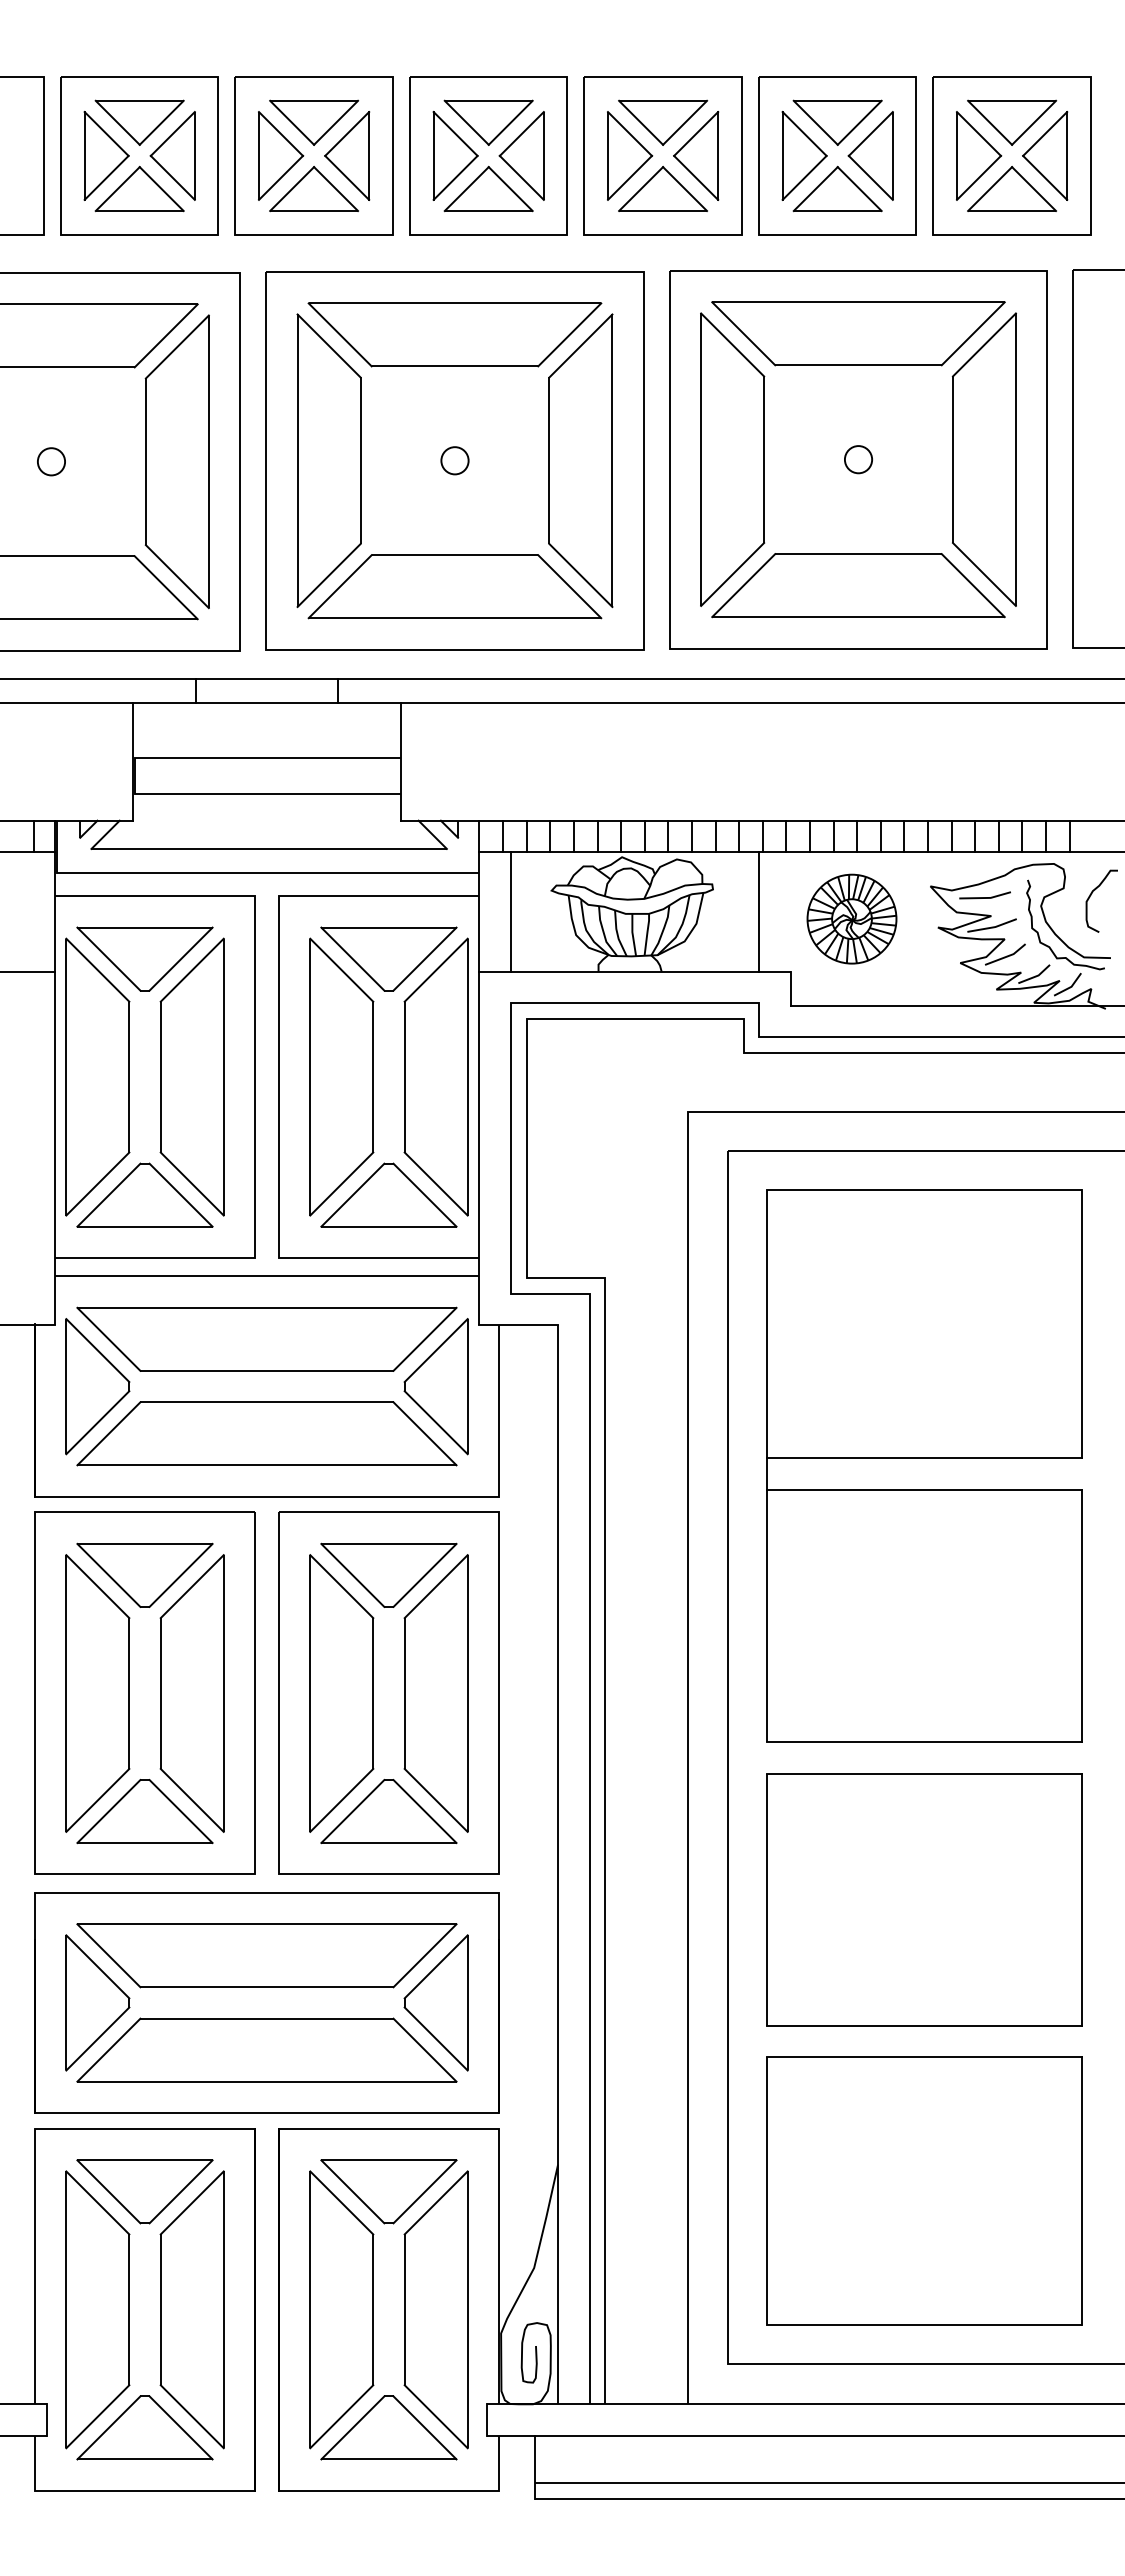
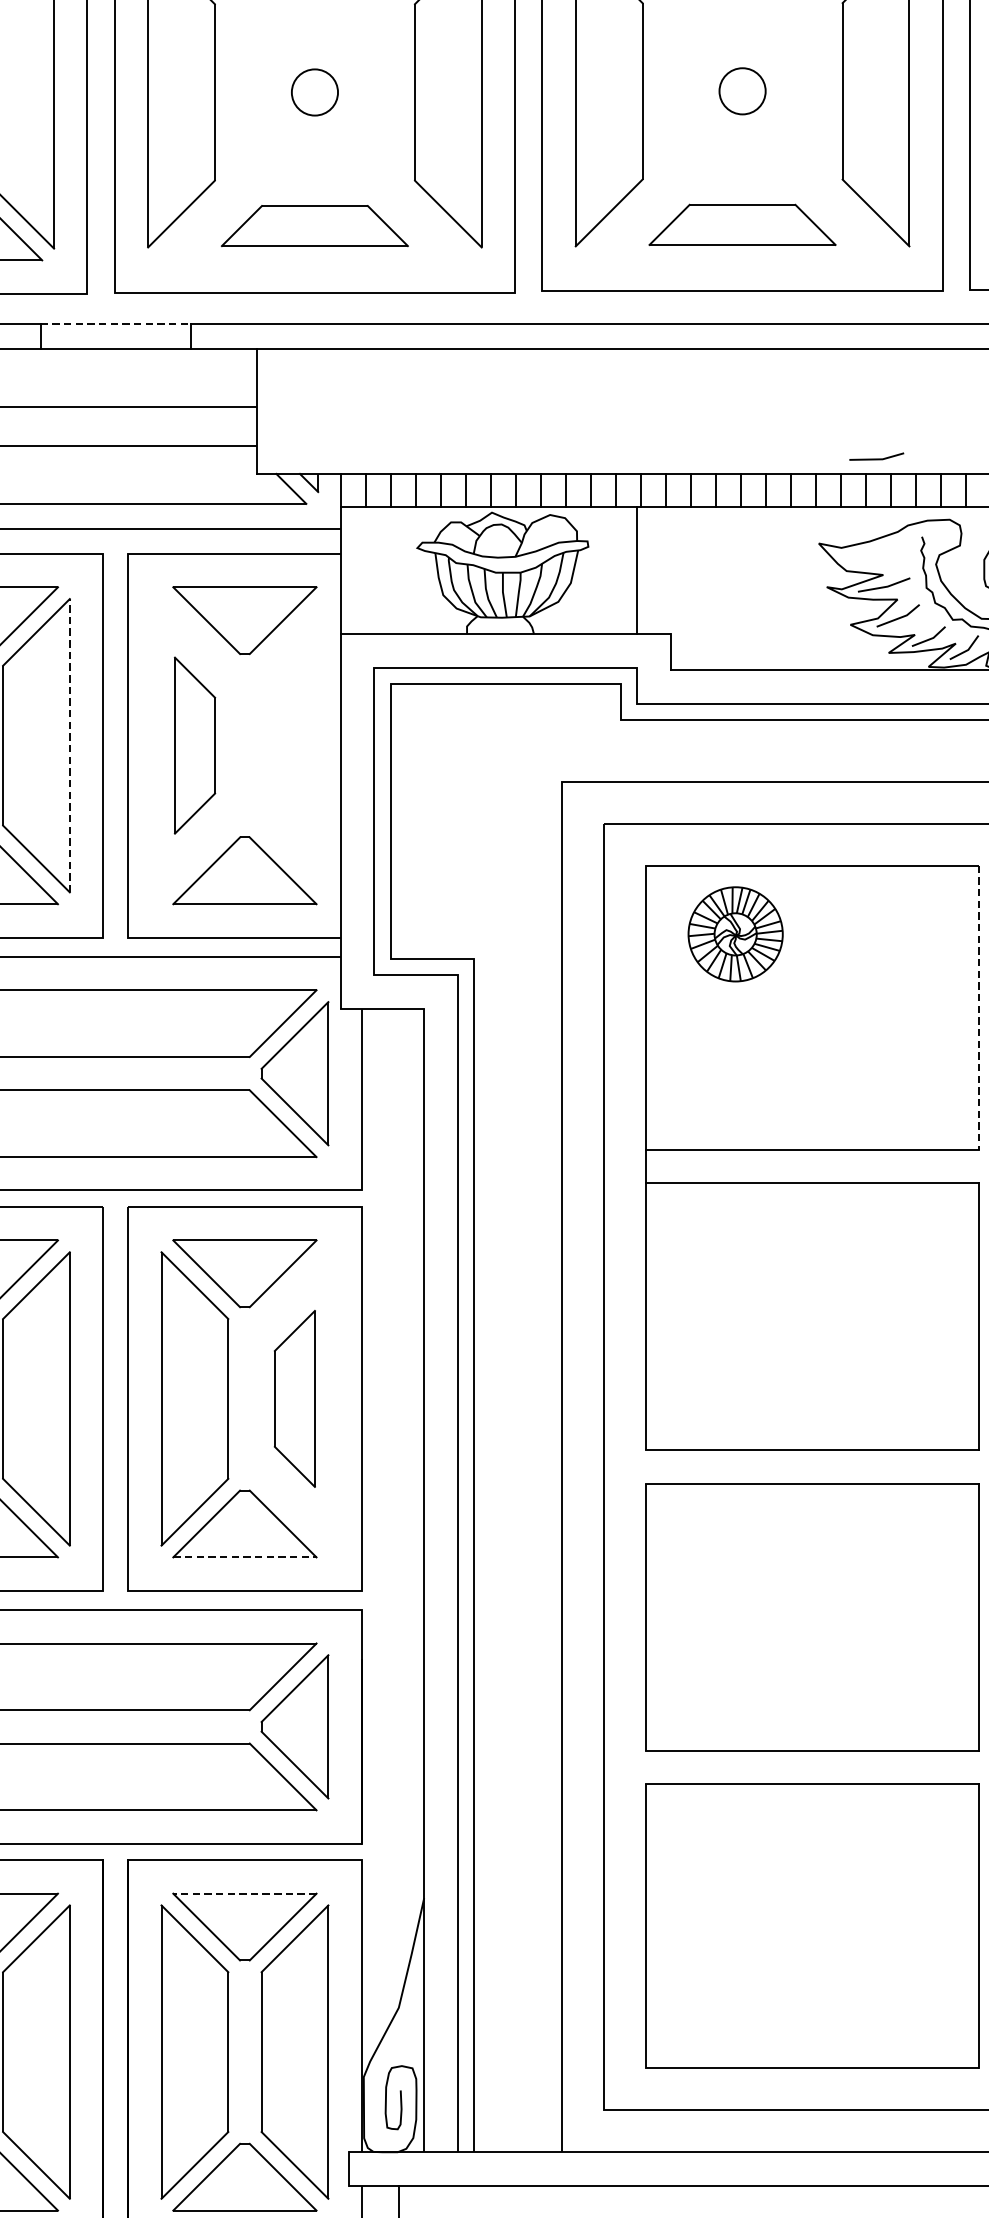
circle: (858, 459) -> (742, 91), size x1.6
circle: (454, 460) -> (314, 92), size x1.6
part: (858, 585) -> (742, 224), size x0.6
part: (454, 586) -> (314, 225), size x0.6
line: (267, 679) -> (116, 324), solid -> dashed
line: (984, 897) -> (876, 458), moved
line: (510, 911) -> (373, 570), removed
part: (851, 918) -> (735, 933), moved
line: (223, 1076) -> (69, 745), solid -> dashed
part: (341, 1076) -> (194, 745), size x0.6
part: (435, 1076) -> (294, 745), removed
line: (1081, 1324) -> (978, 1007), solid -> dashed
part: (435, 1693) -> (294, 1398), size x0.6
line: (388, 1843) -> (244, 1557), solid -> dashed
line: (388, 2160) -> (244, 1893), solid -> dashed

